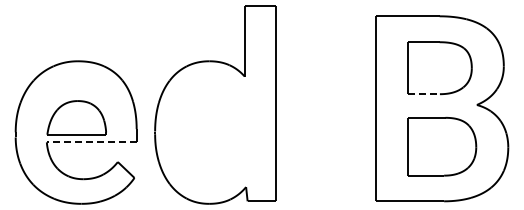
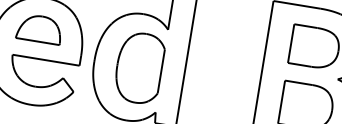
line: (424, 94) -> (299, 65), dashed -> solid
part: (76, 117) -> (39, 28), moved
part: (215, 132) -> (139, 67), added
line: (91, 142) -> (45, 60), dashed -> solid

